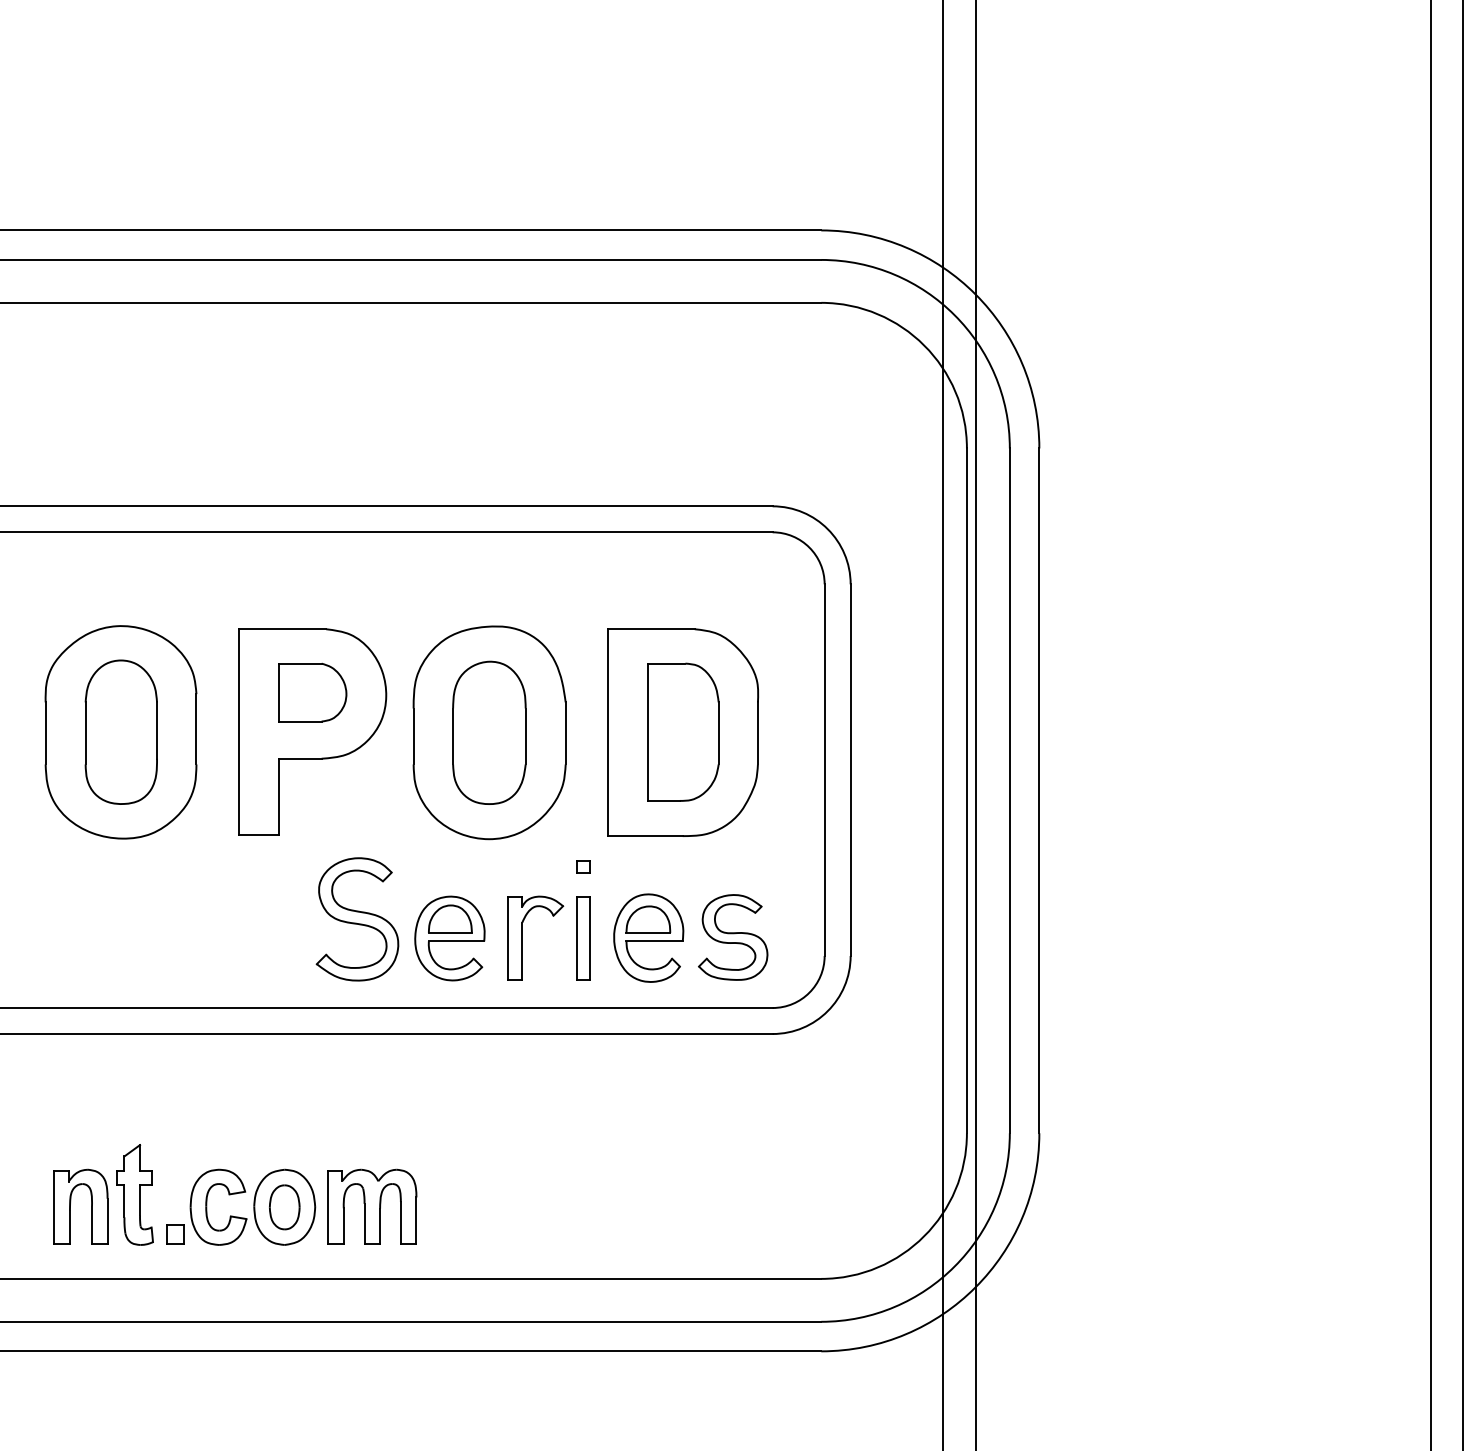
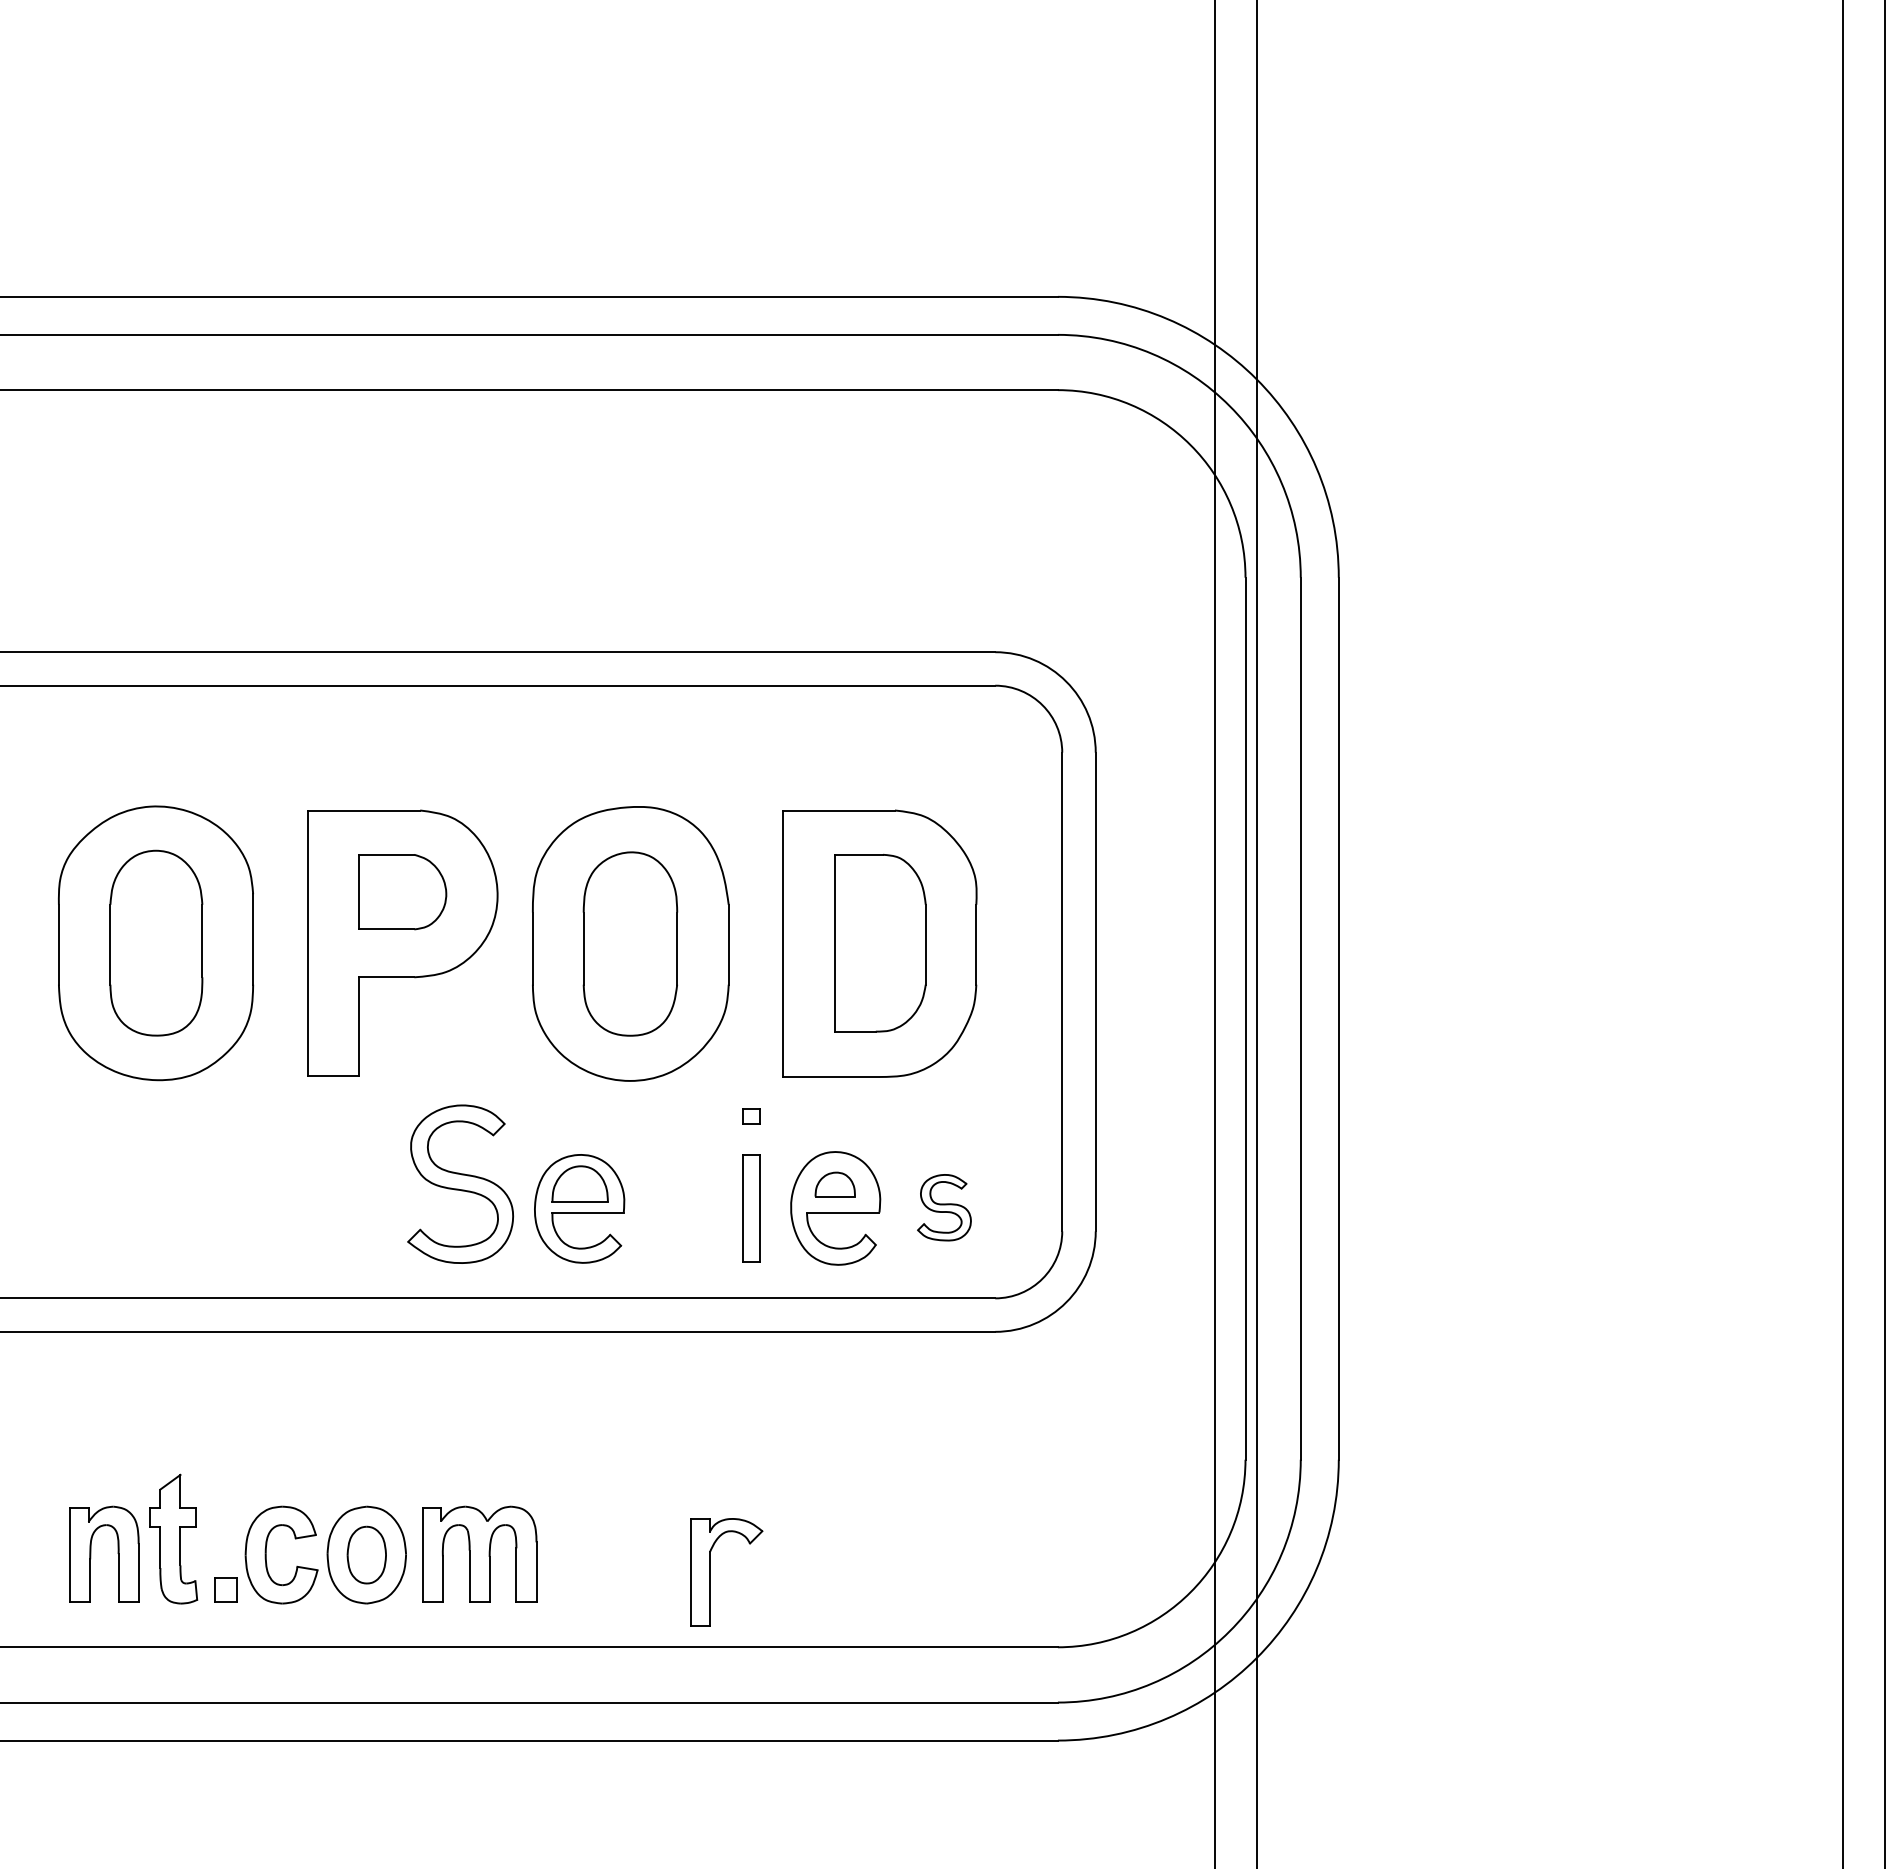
part: (648, 919) -> (835, 1184), size x0.7
part: (733, 937) -> (944, 1207), size x0.6
part: (522, 938) -> (710, 1572), moved

